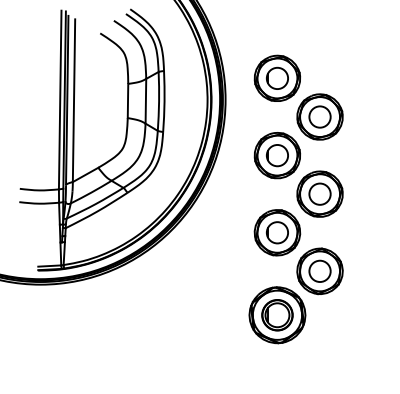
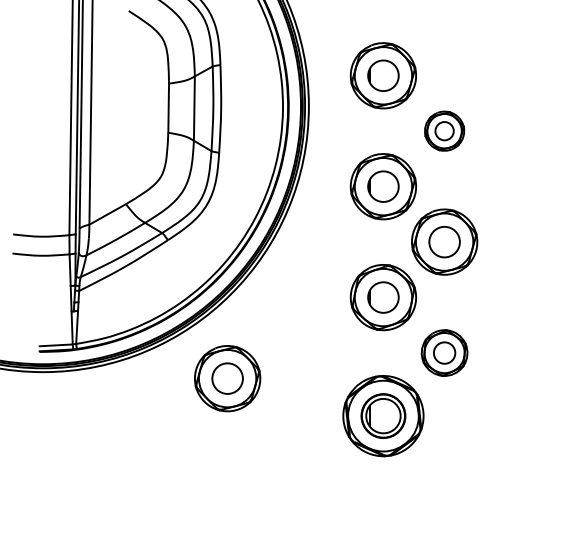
part: (319, 116) -> (443, 130), size x0.6
part: (319, 271) -> (443, 353), size x0.7
part: (168, 288) -> (226, 377), added

